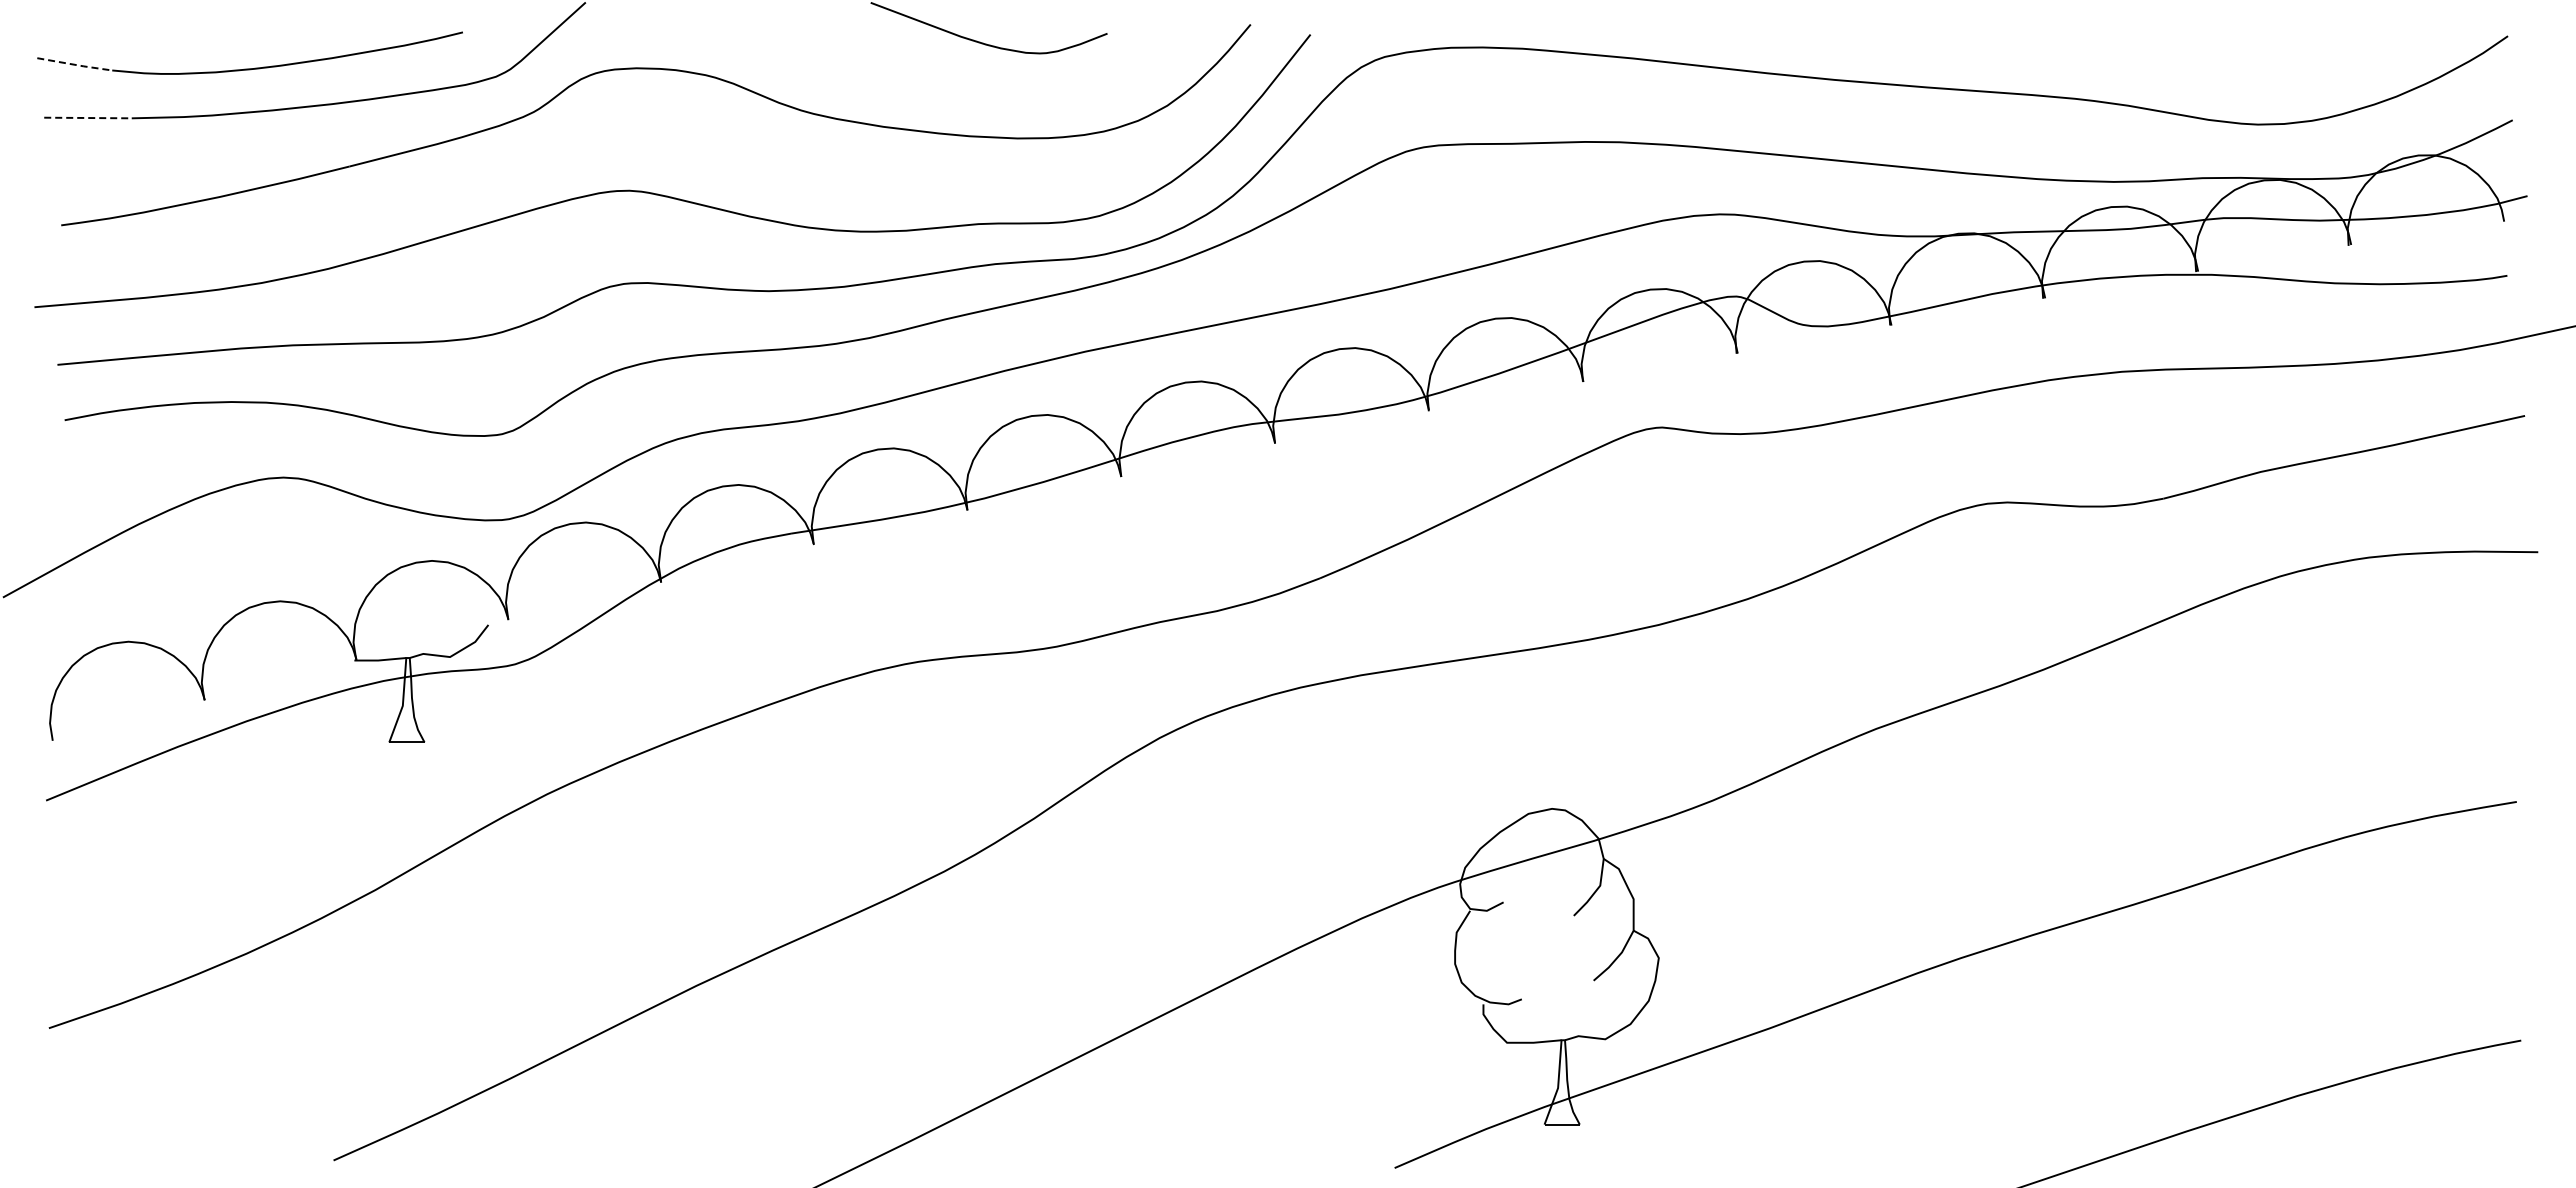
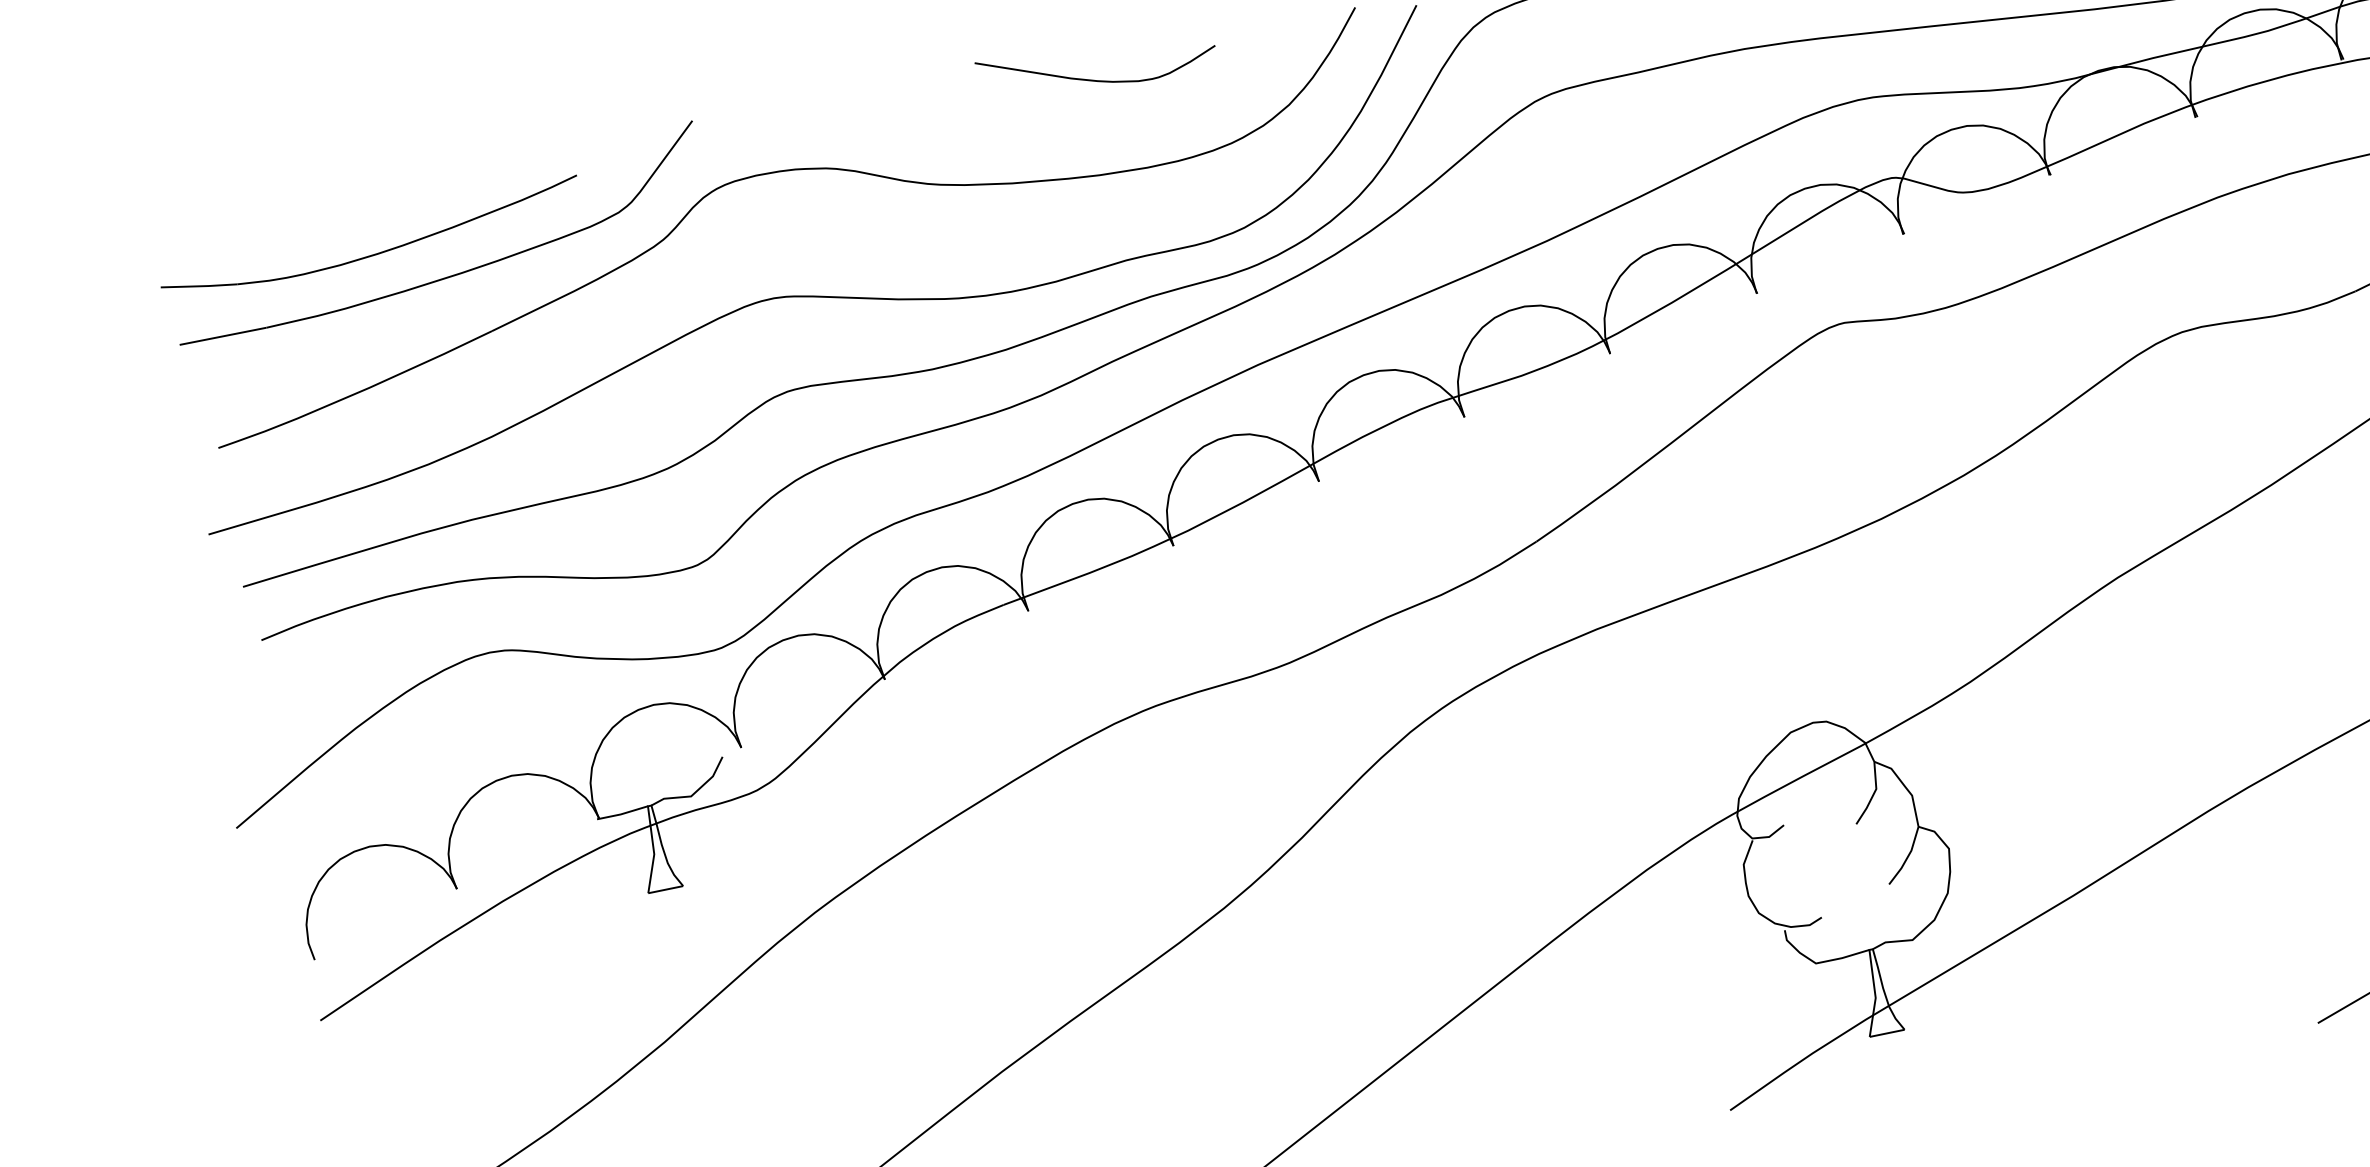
line: (75, 64) -> (199, 285), dashed -> solid
line: (87, 118) -> (222, 336), dashed -> solid

